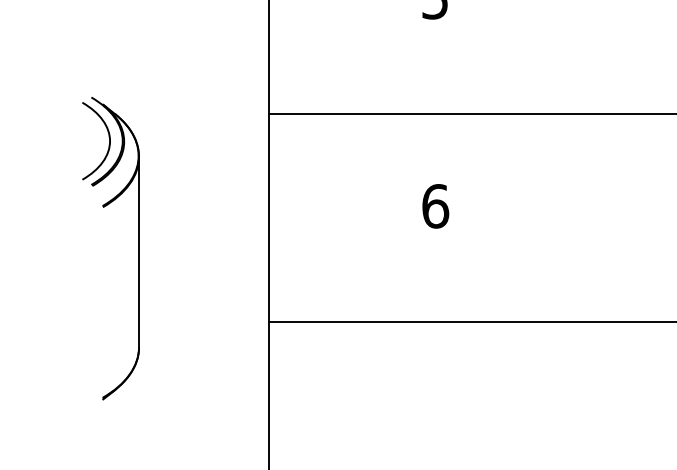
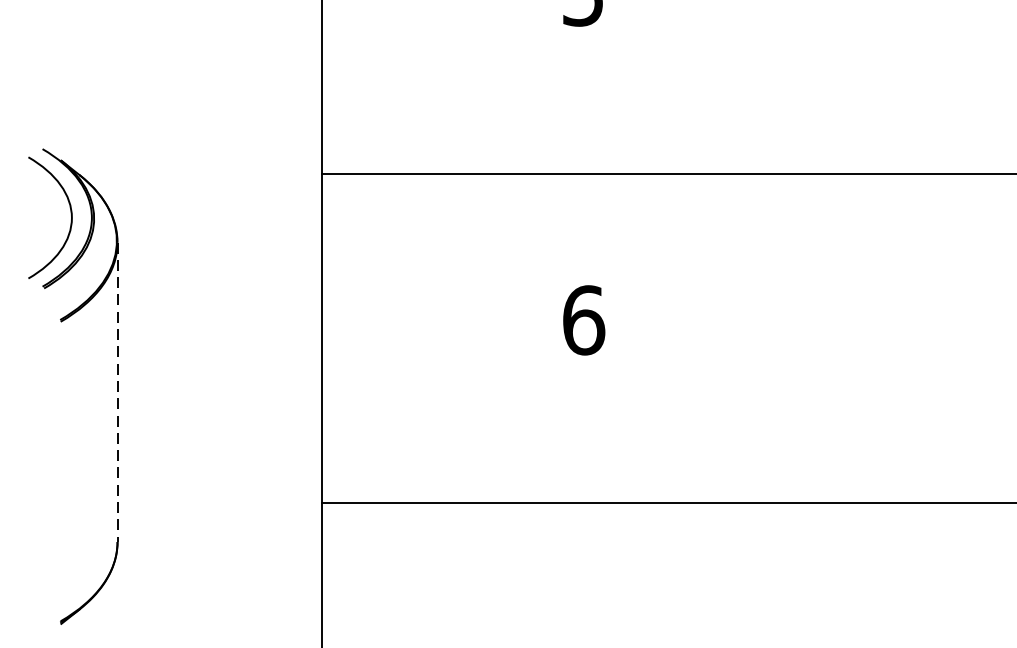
line: (139, 252) -> (118, 392), solid -> dashed

